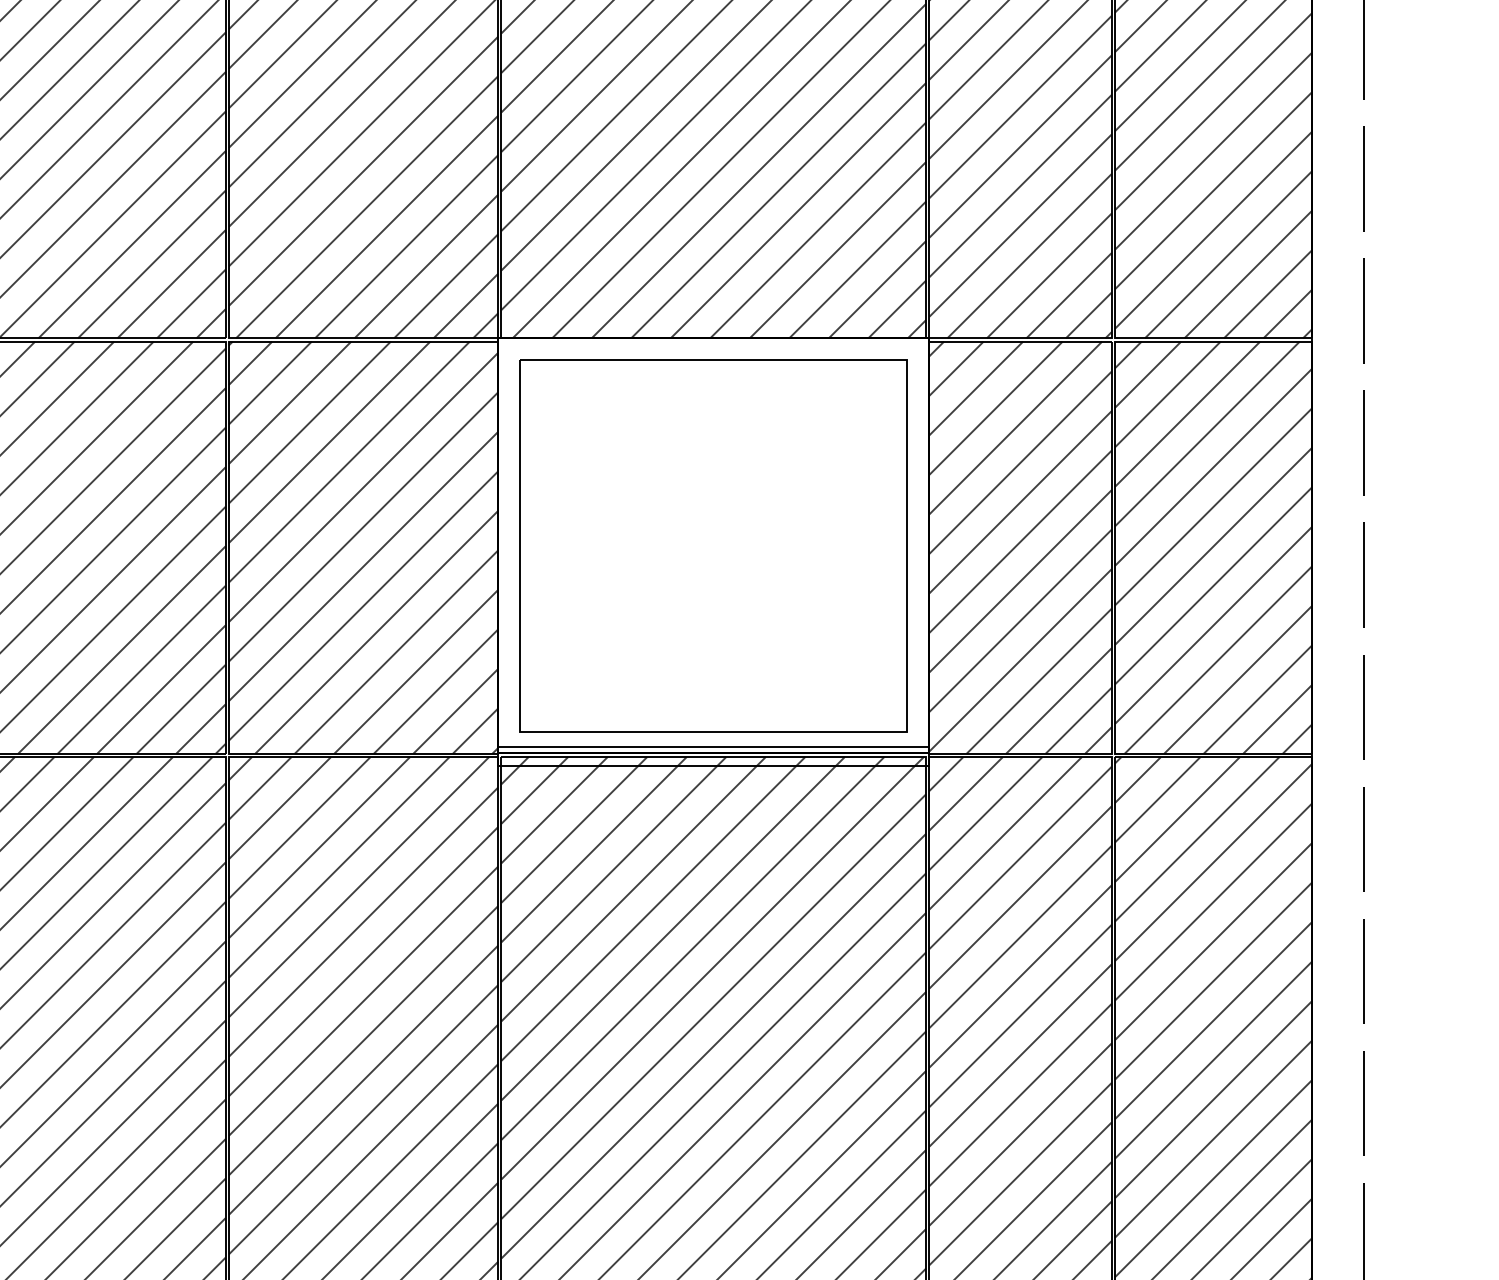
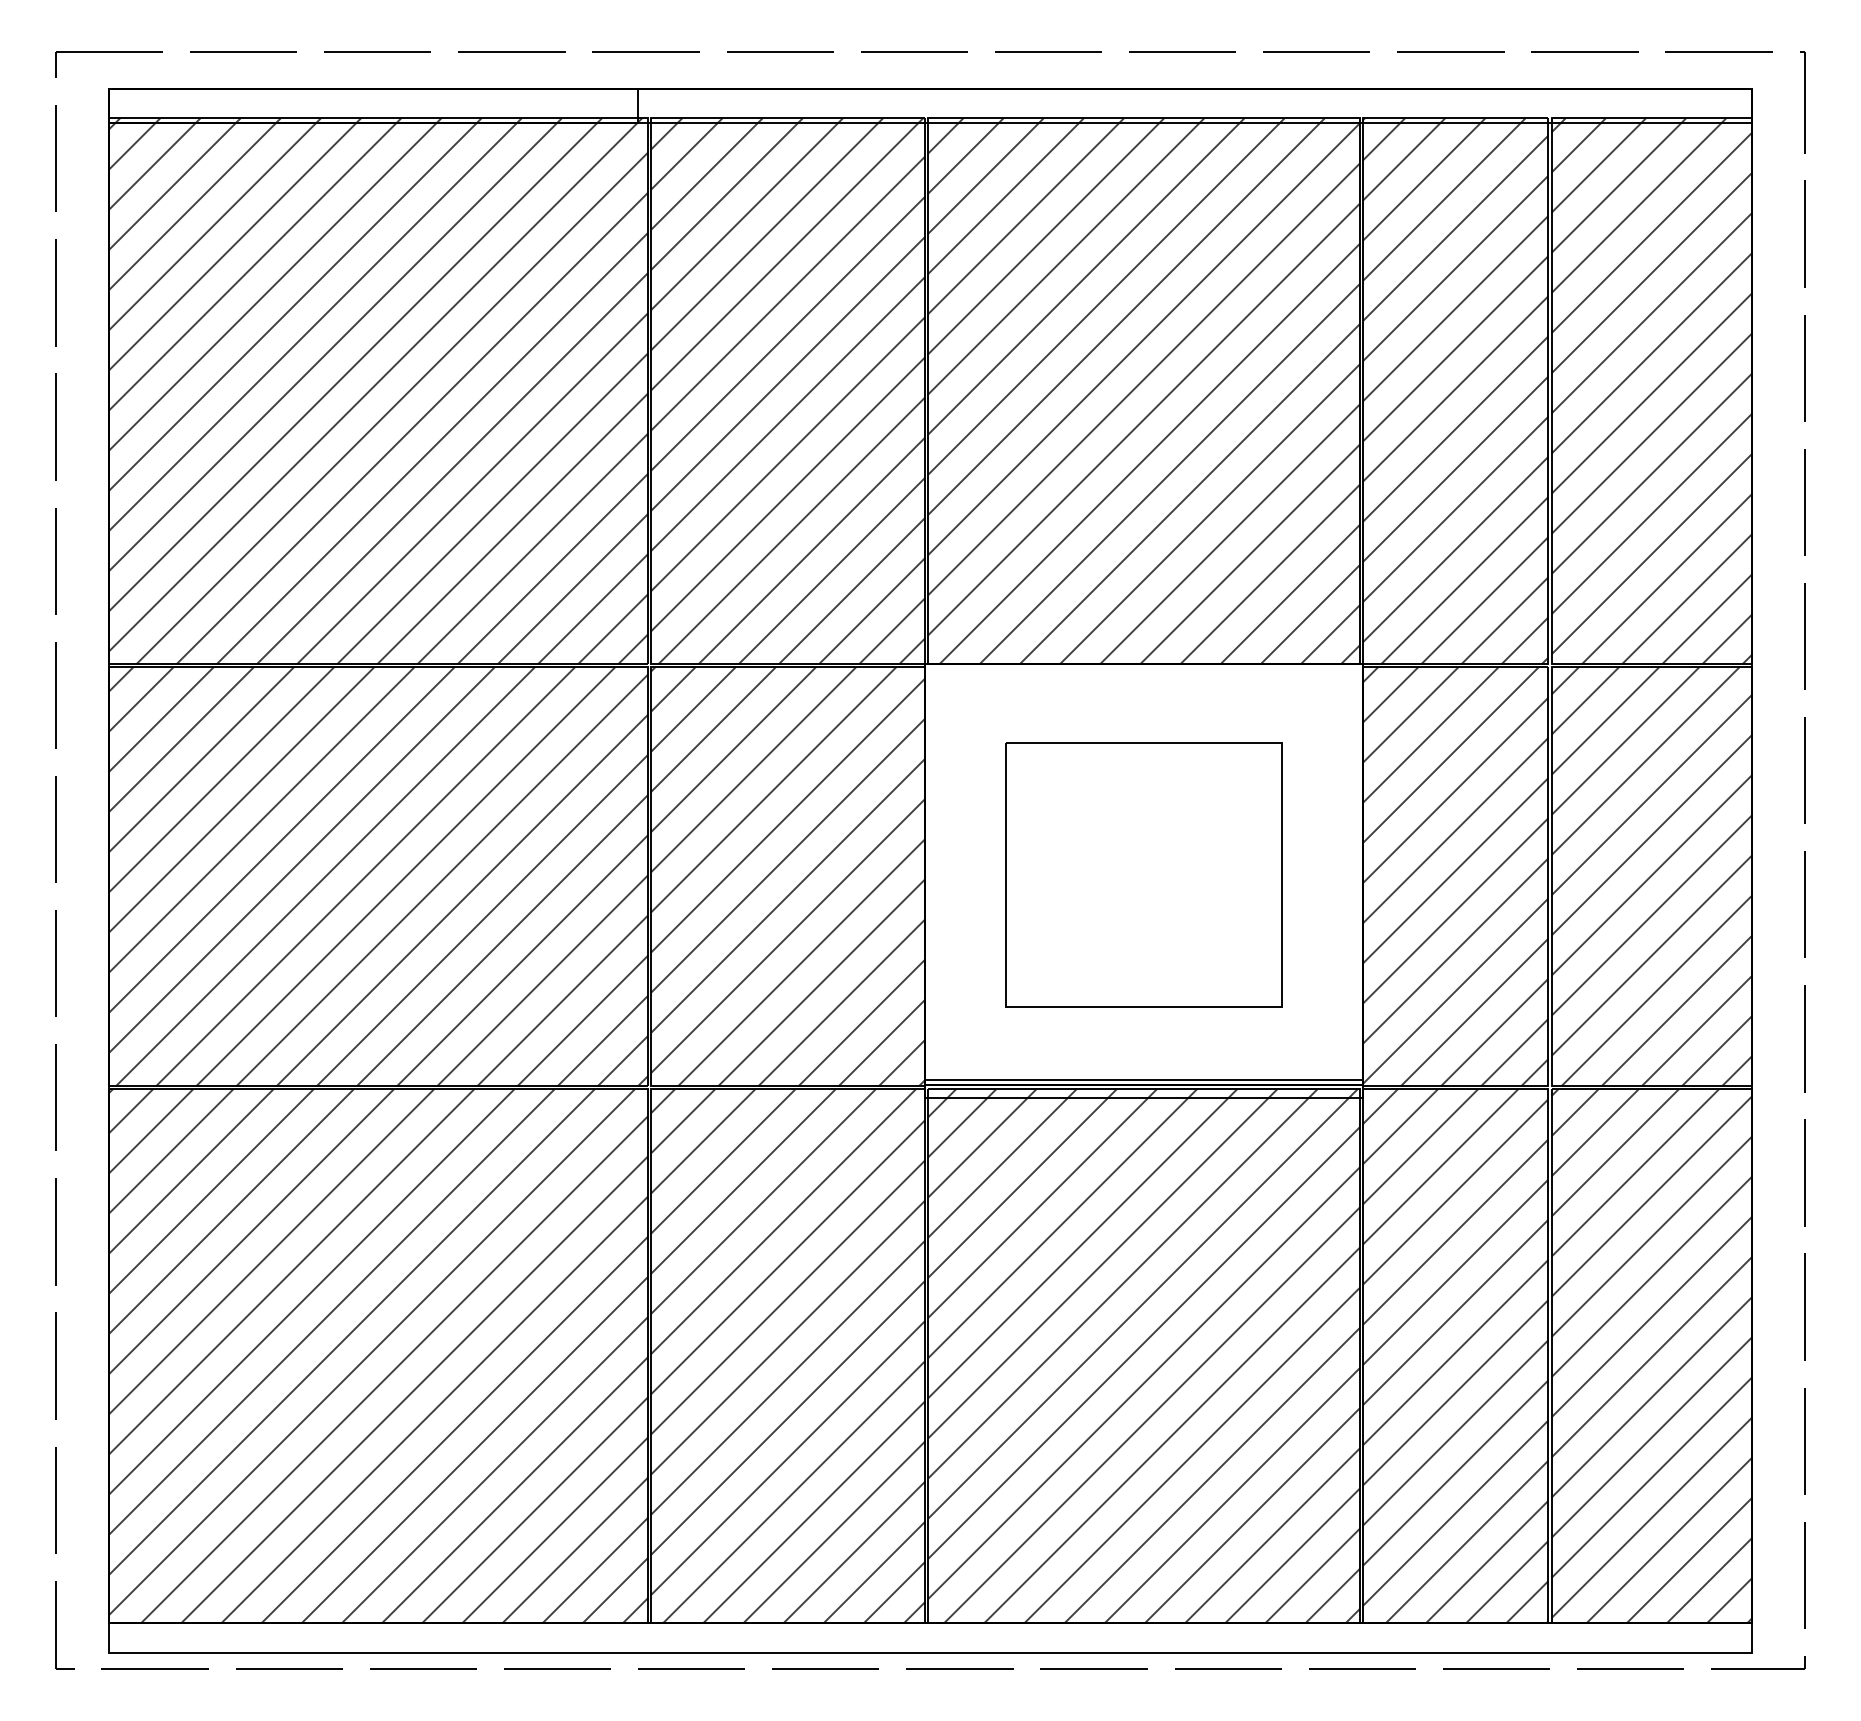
part: (713, 545) -> (1143, 874), size x0.7

